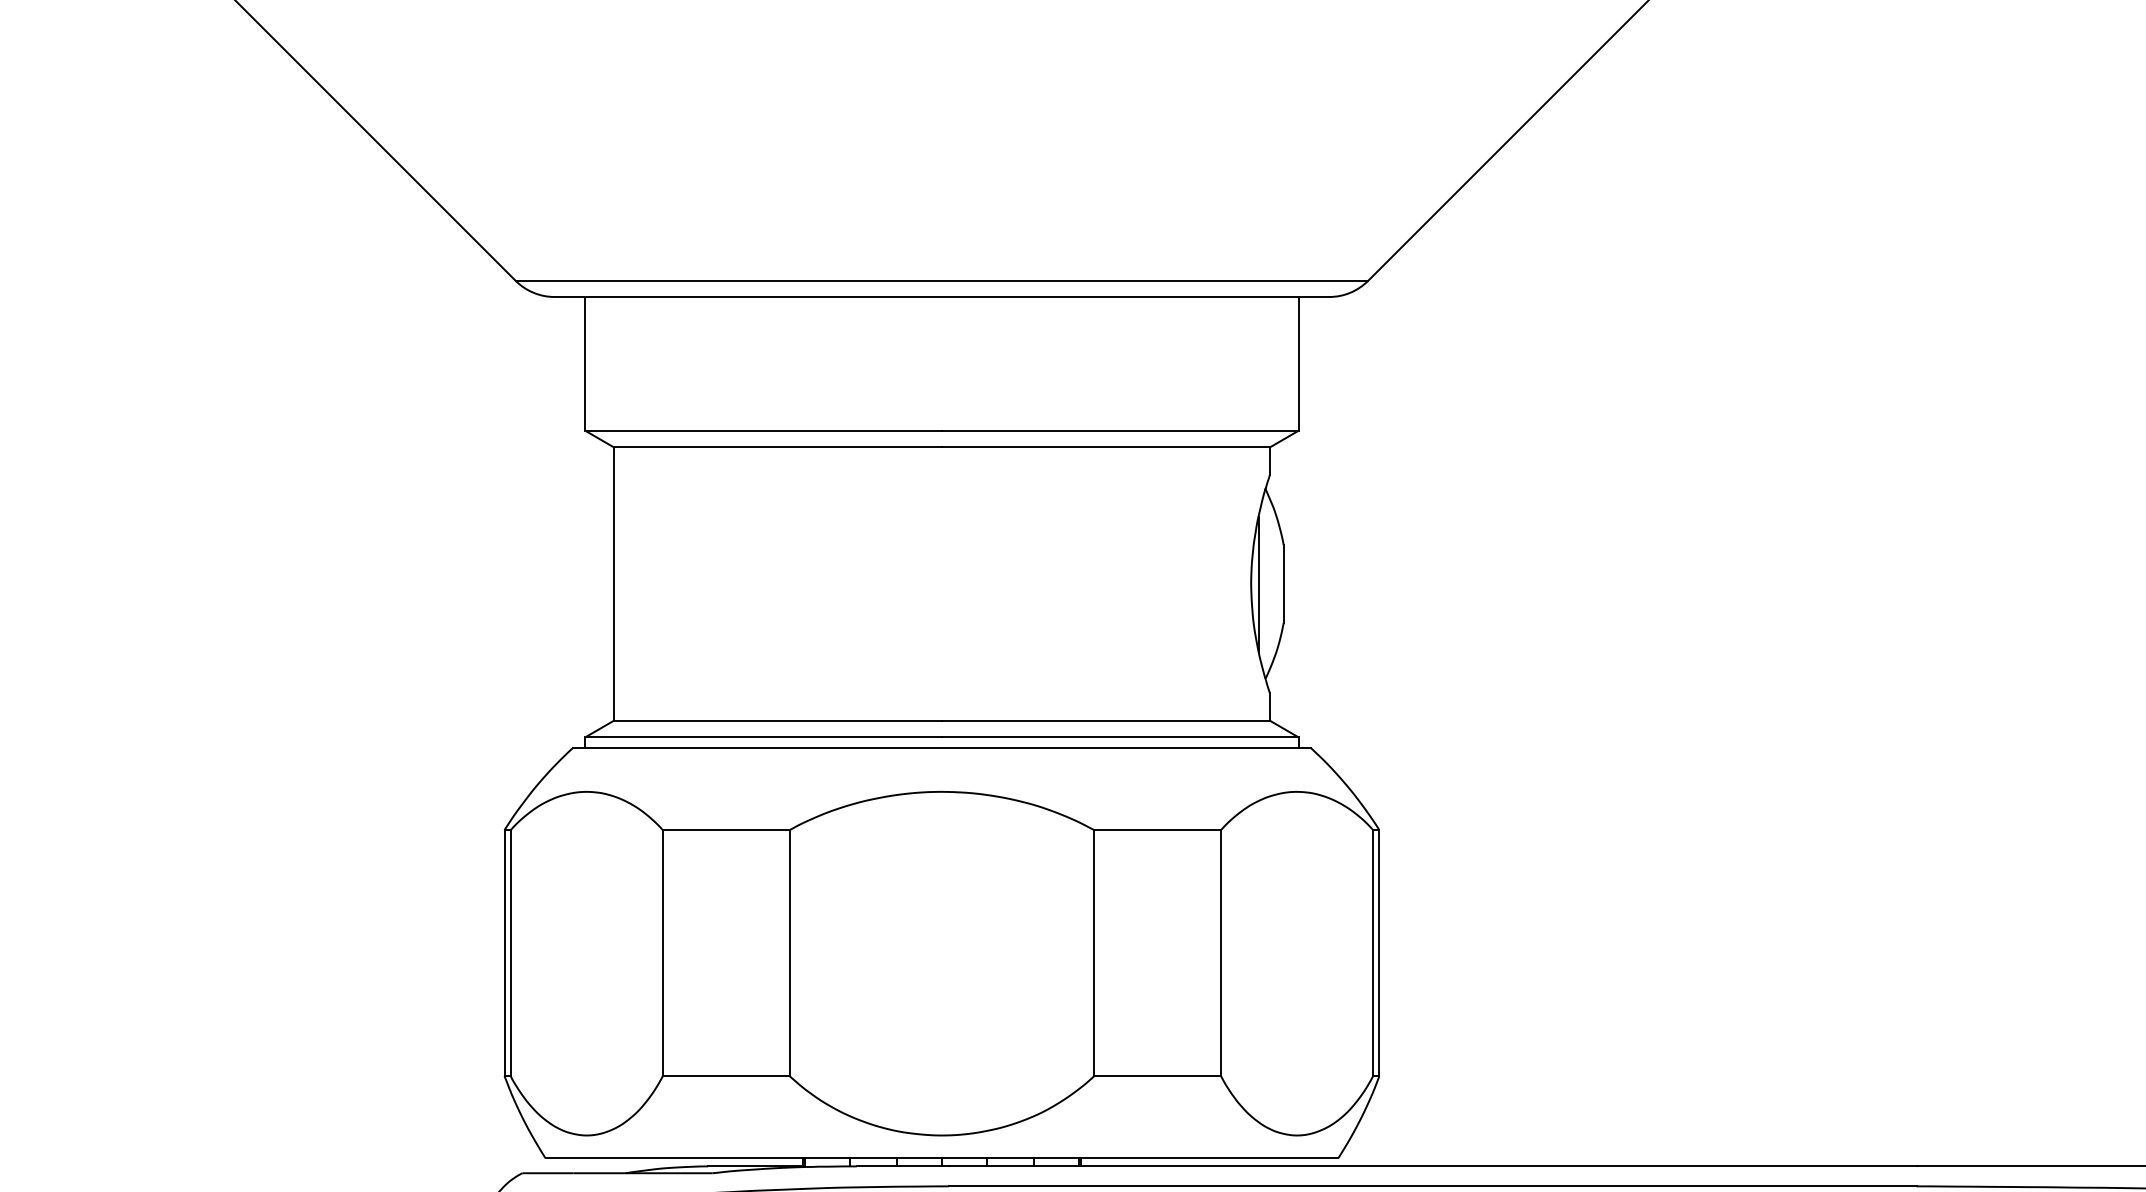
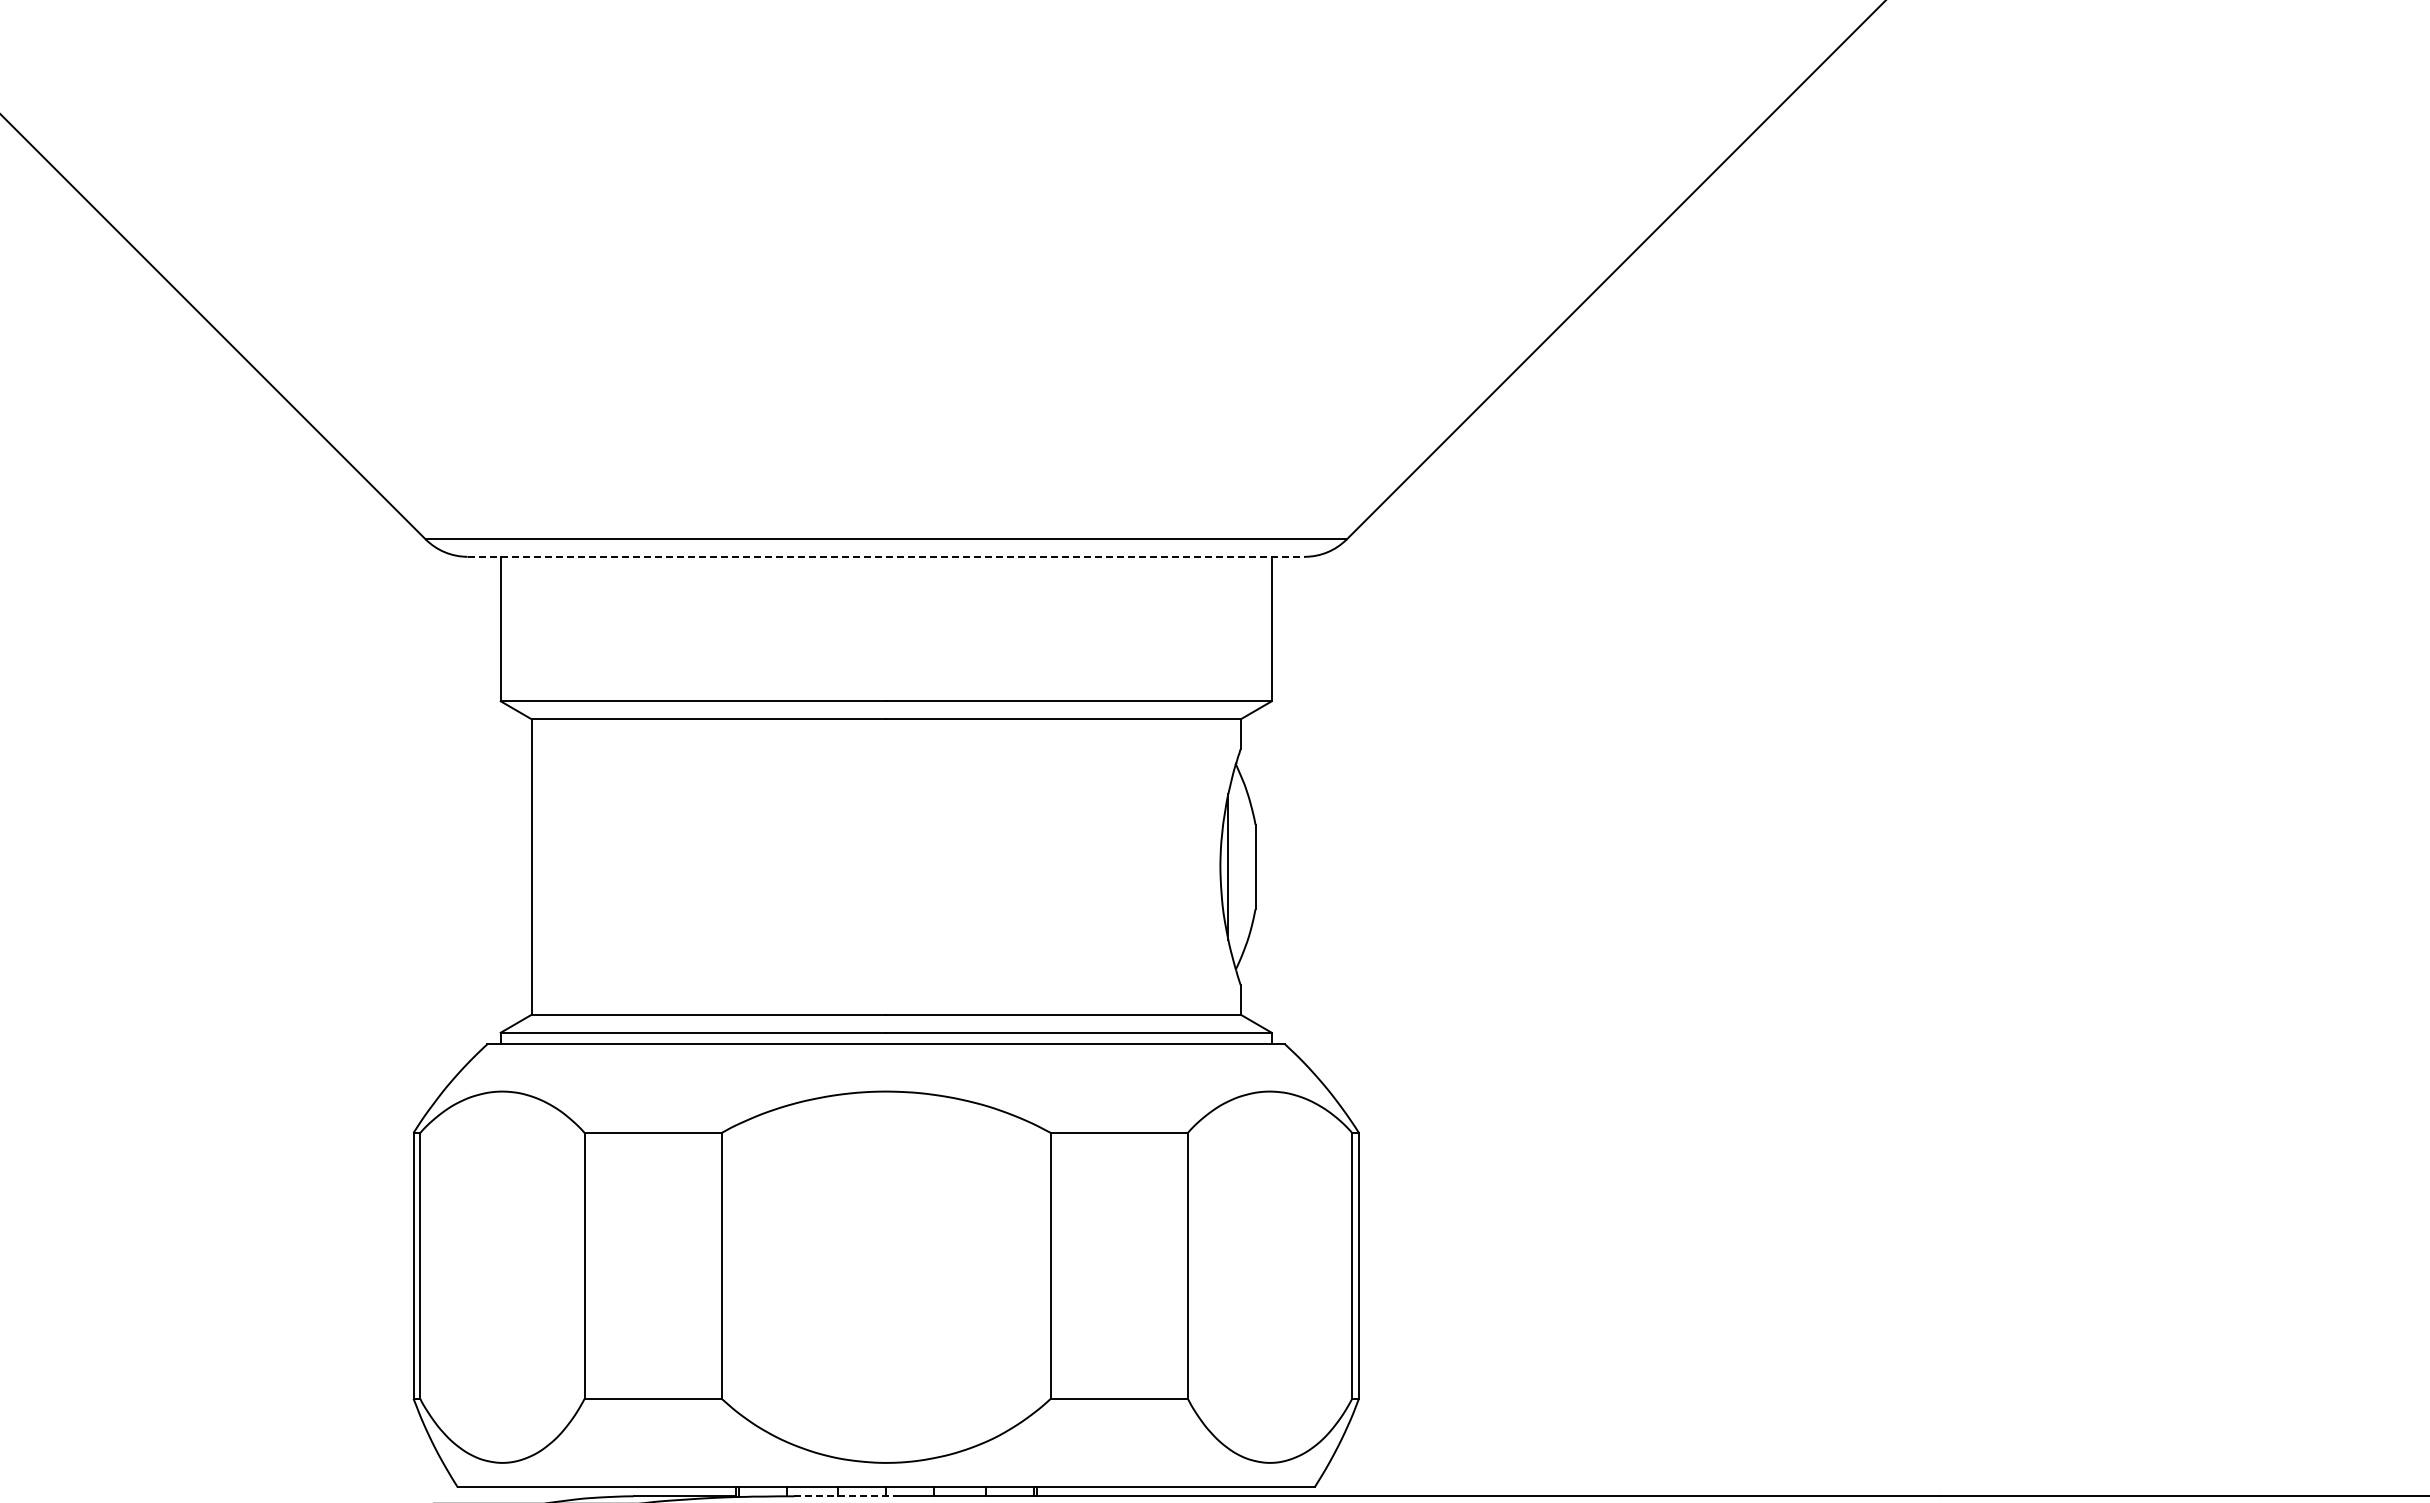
line: (942, 296) -> (886, 556), solid -> dashed
line: (903, 1166) -> (844, 1496), solid -> dashed

